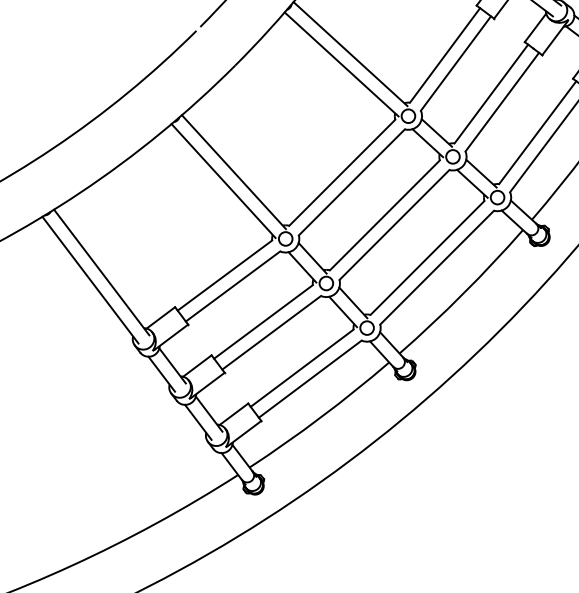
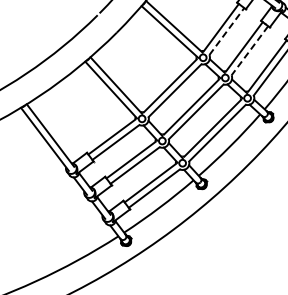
line: (457, 63) -> (227, 31), solid -> dashed
line: (501, 101) -> (249, 50), solid -> dashed

